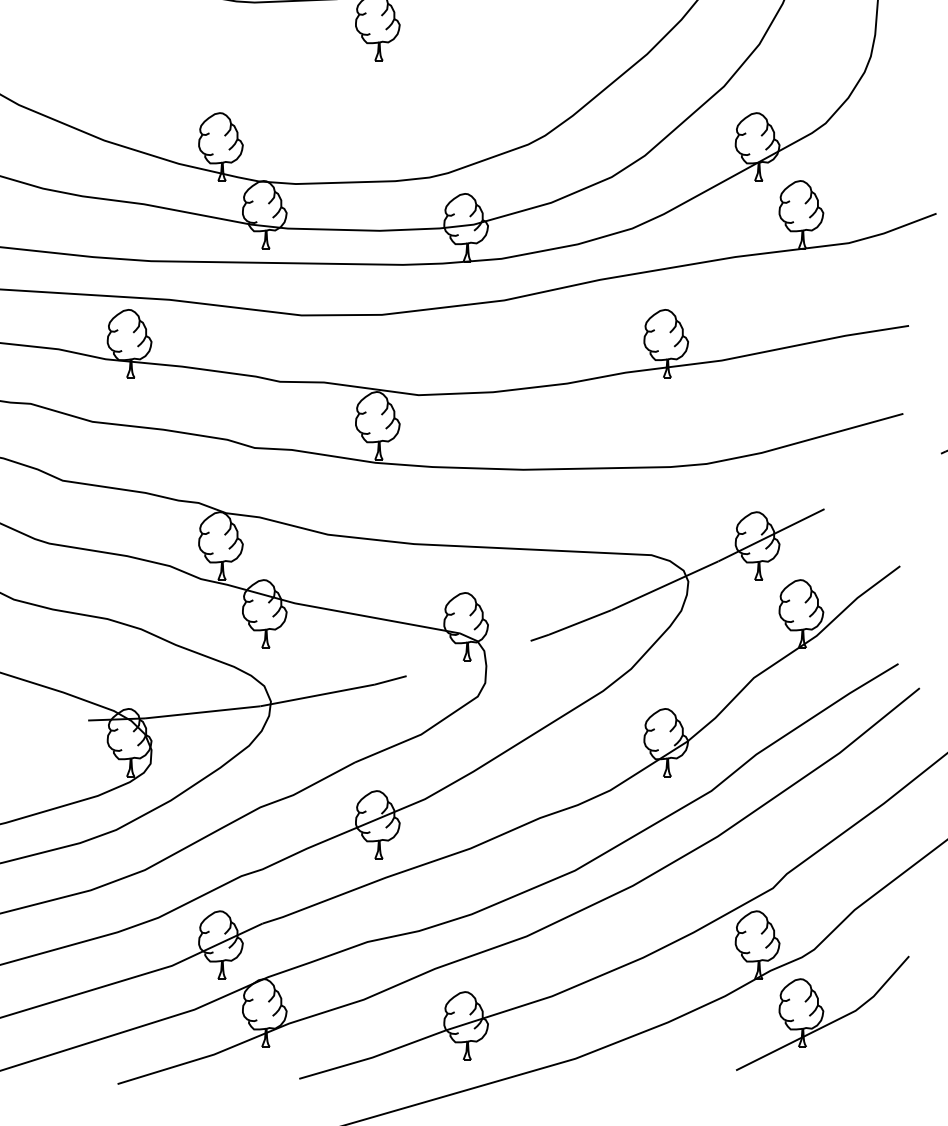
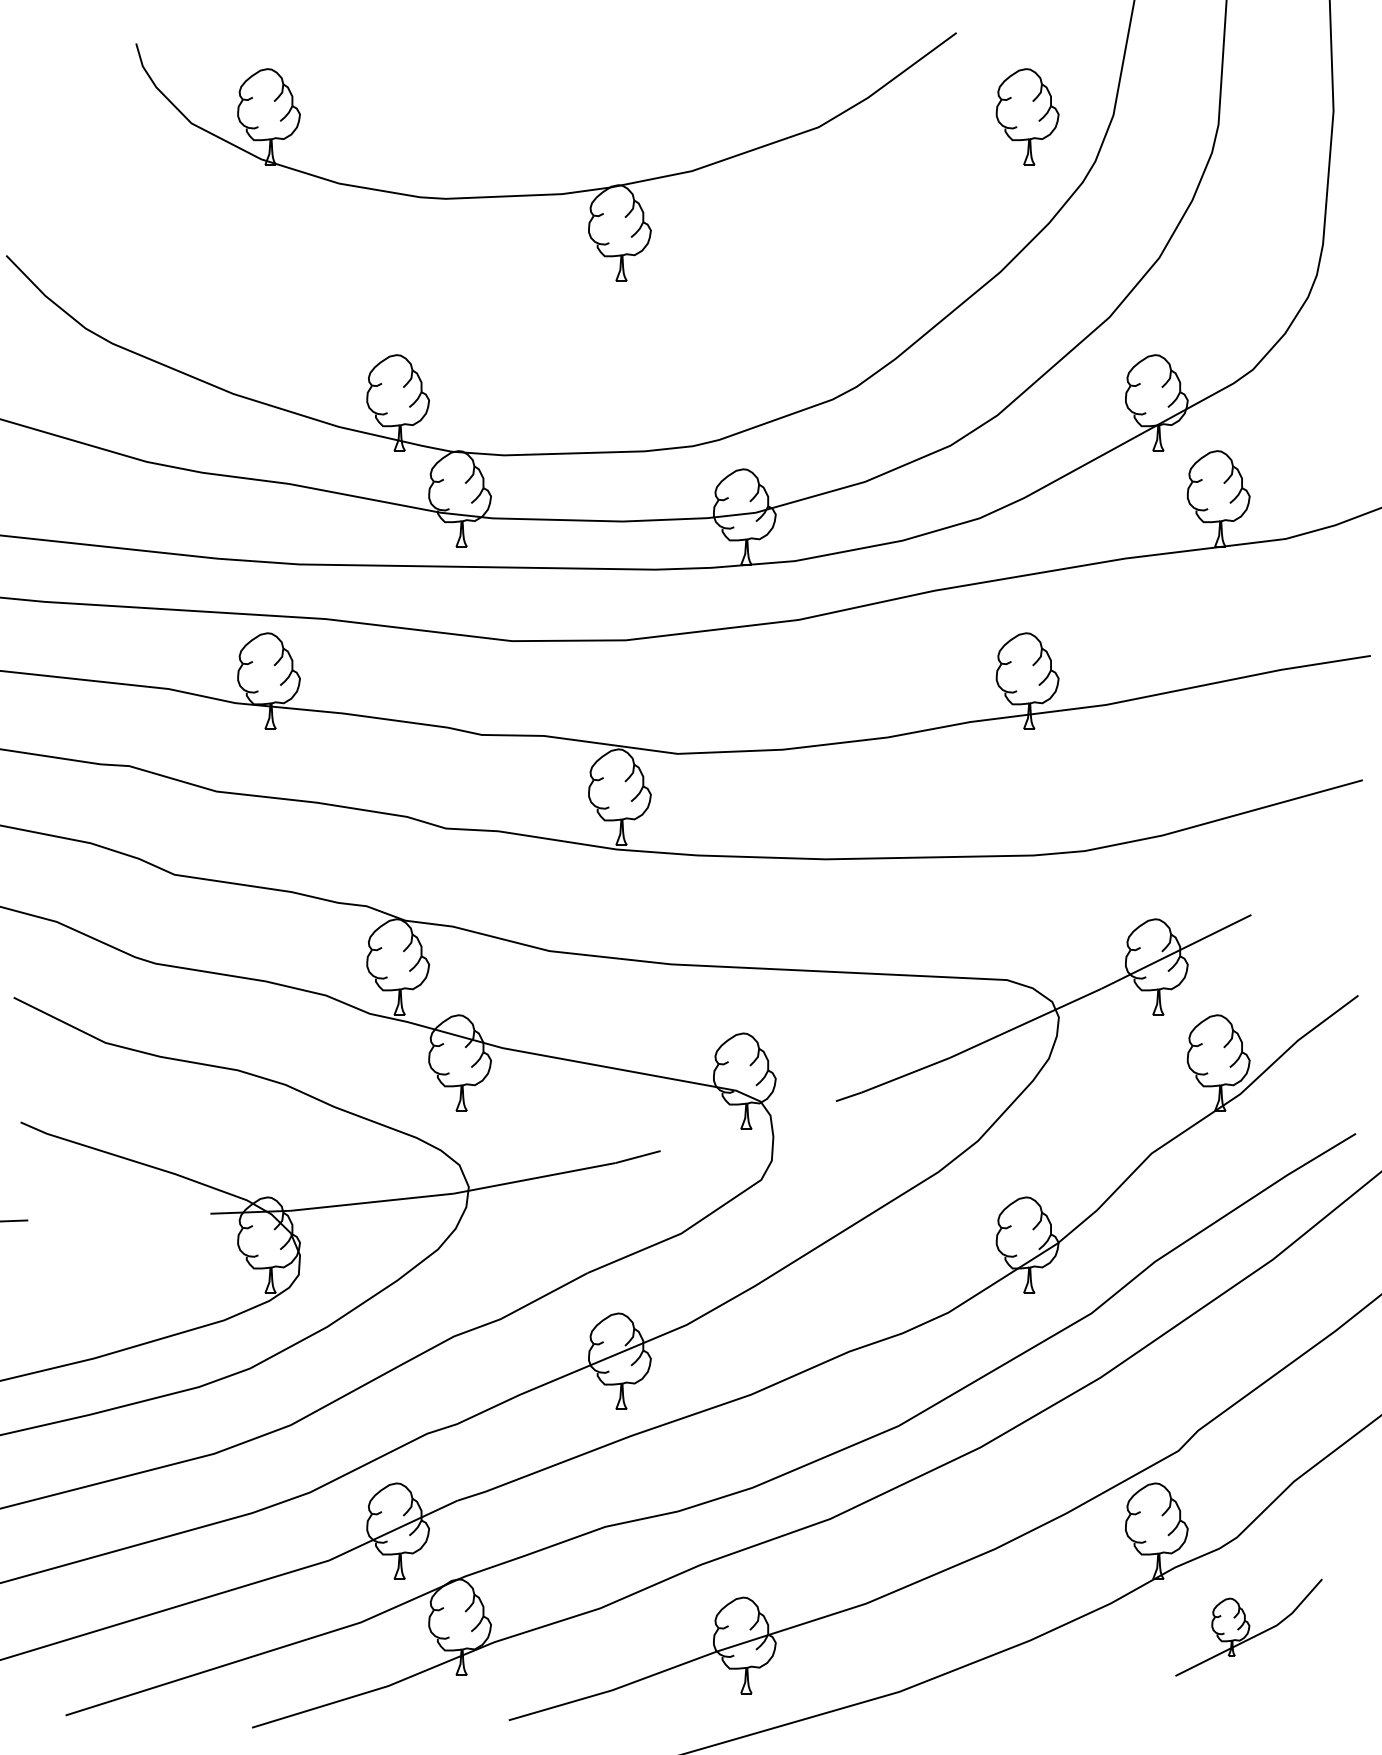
part: (822, 1013) -> (1248, 1627), size x0.6

